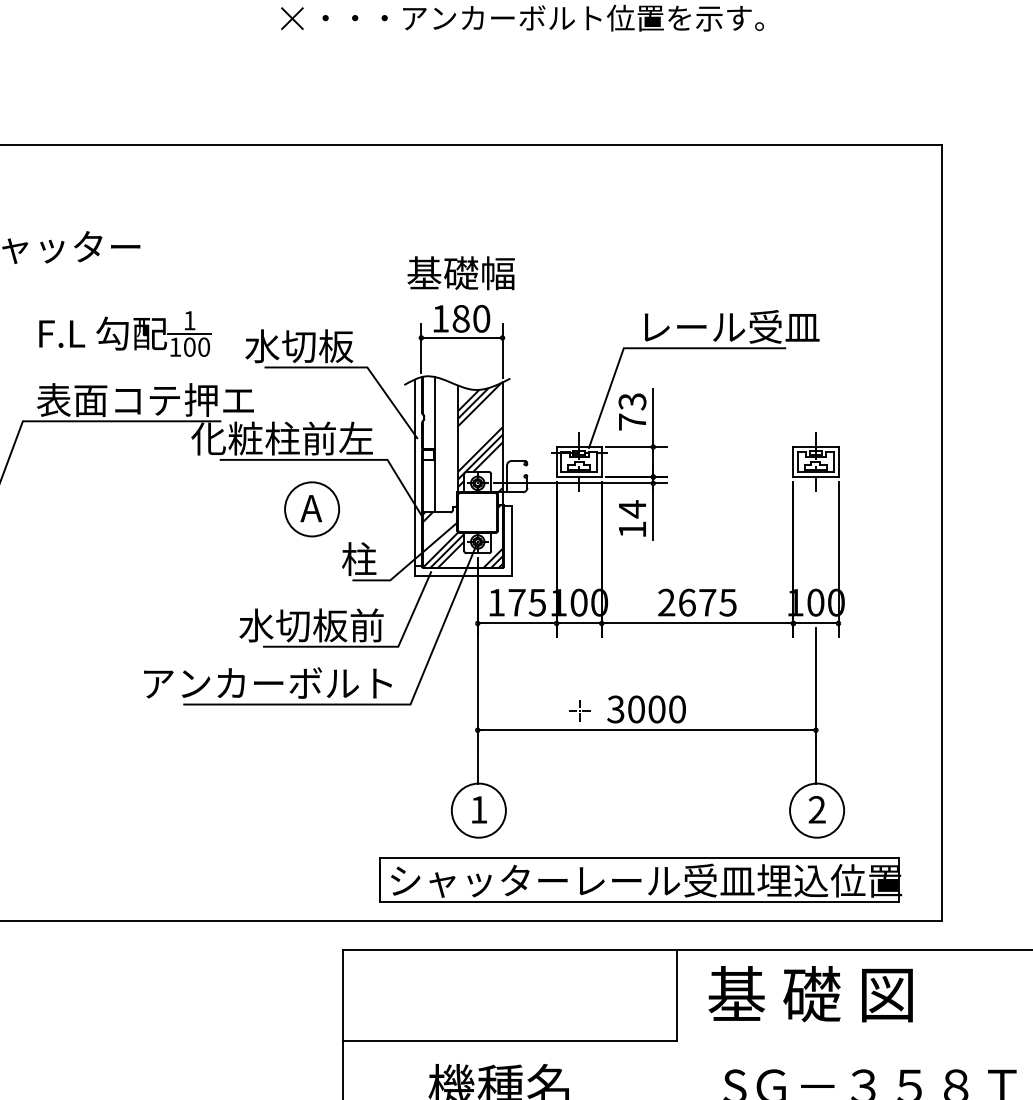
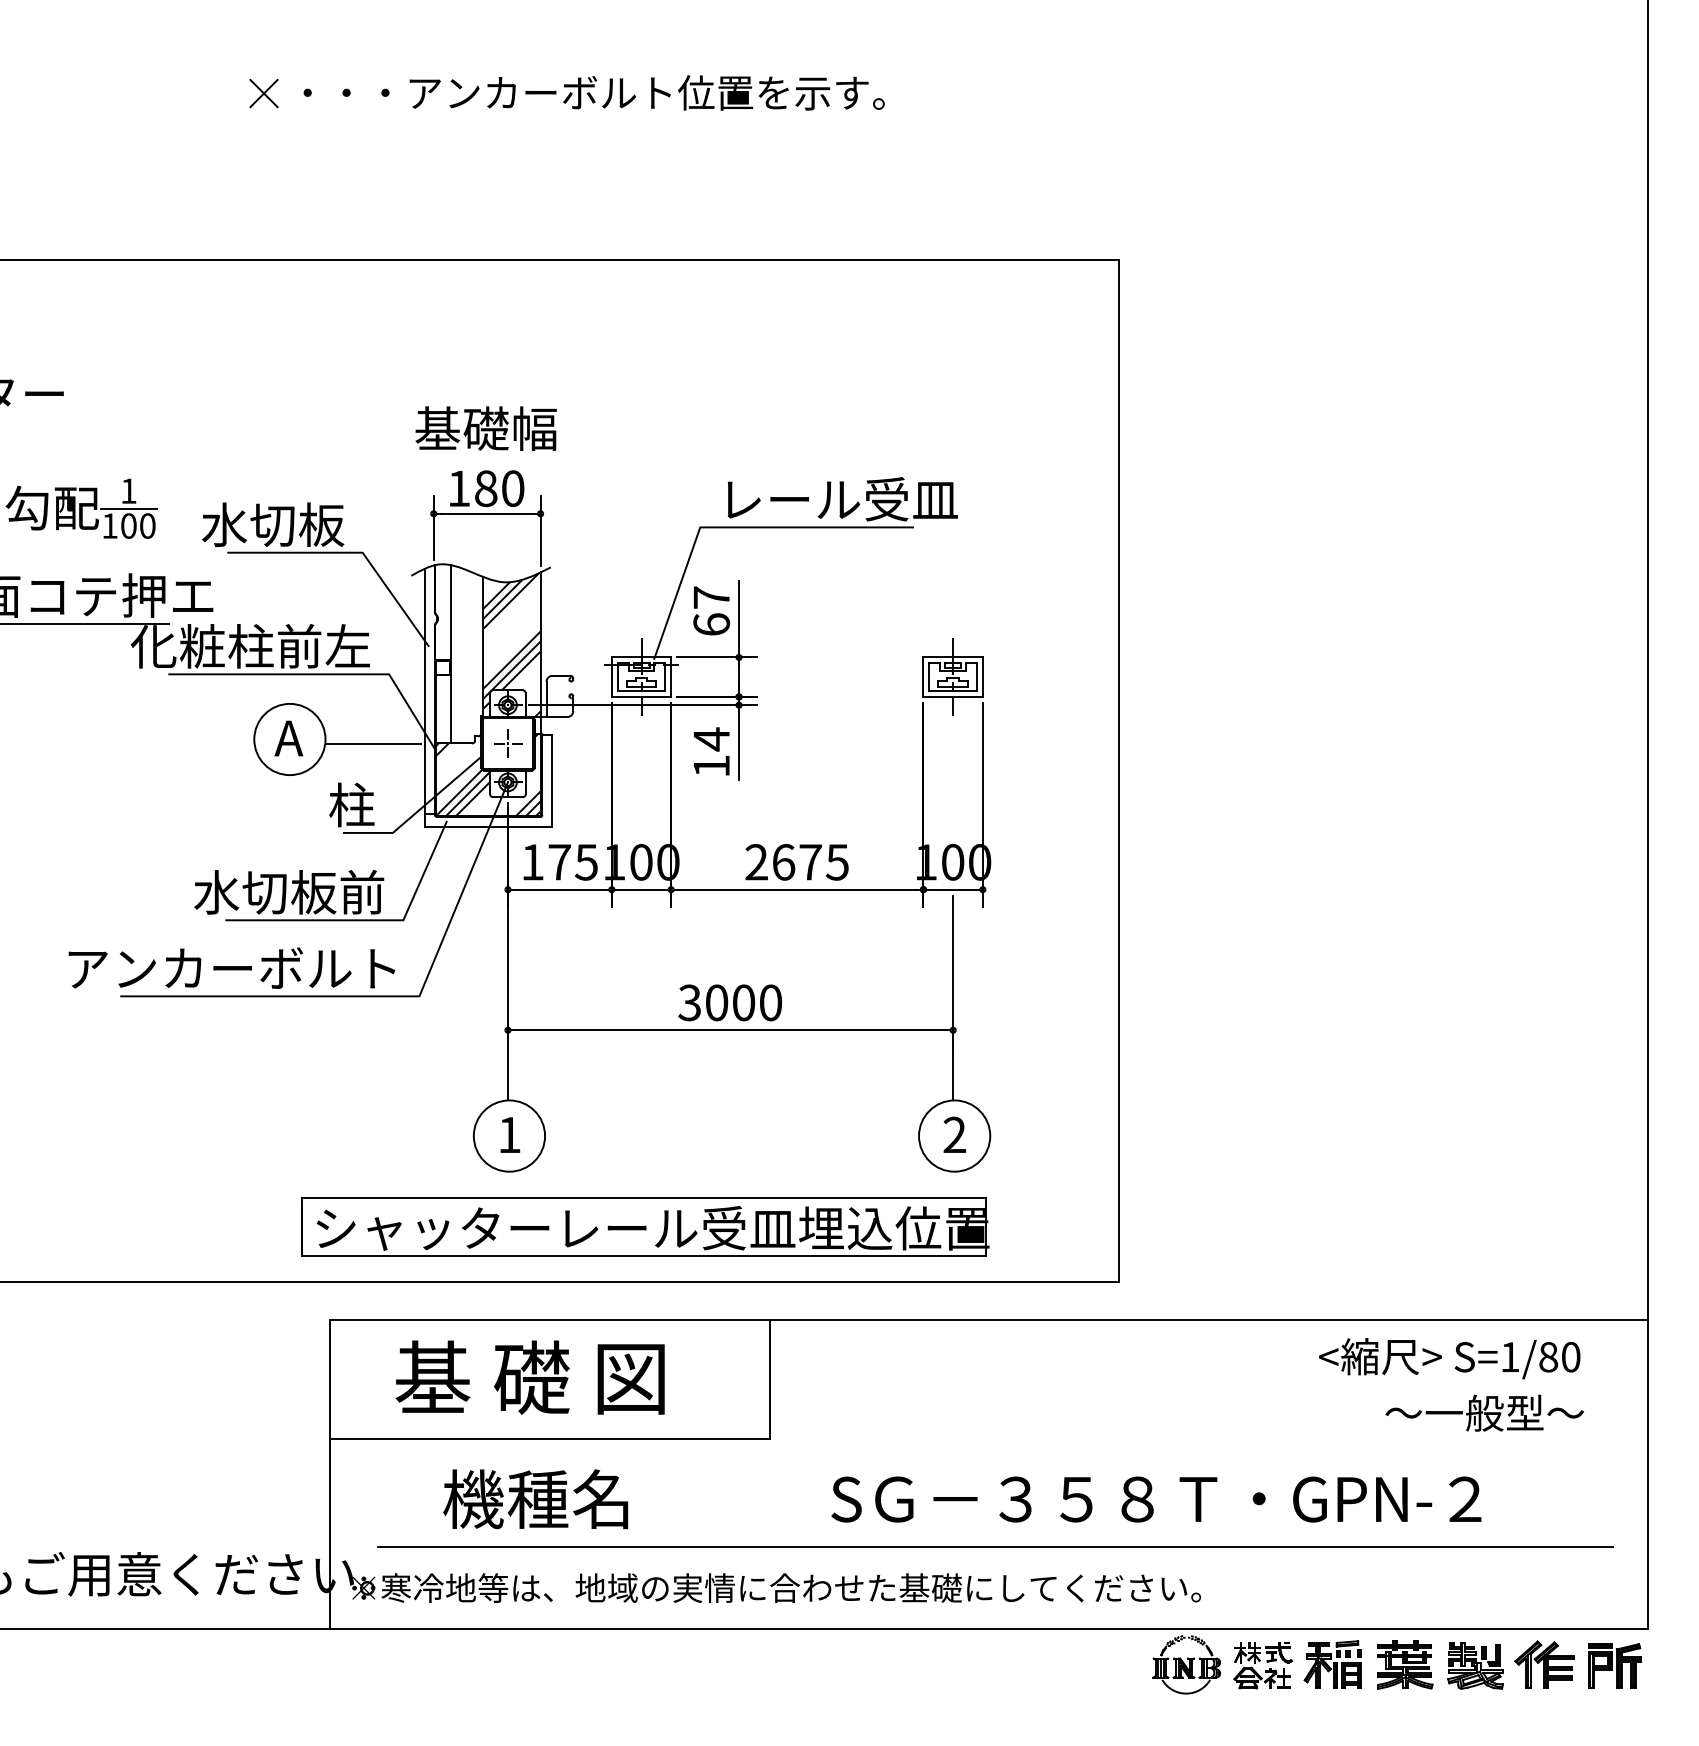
text: (632, 411) -> (711, 610), 73 -> 67
line: (375, 512) -> (373, 743), added
part: (579, 710) -> (508, 743), moved
part: (640, 879) -> (645, 1226), moved
text: (810, 994) -> (529, 1377), moved

